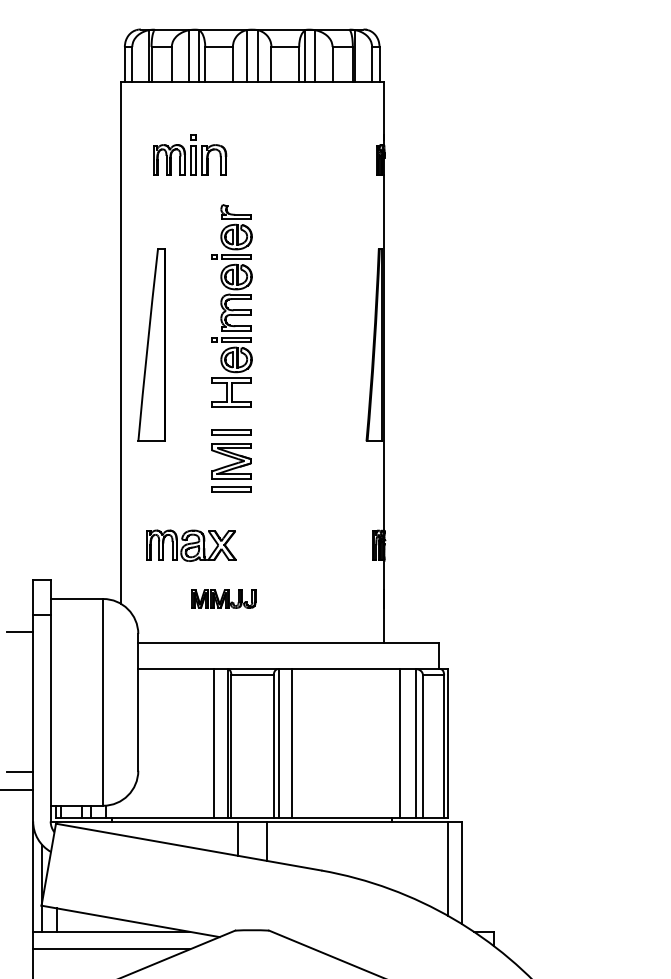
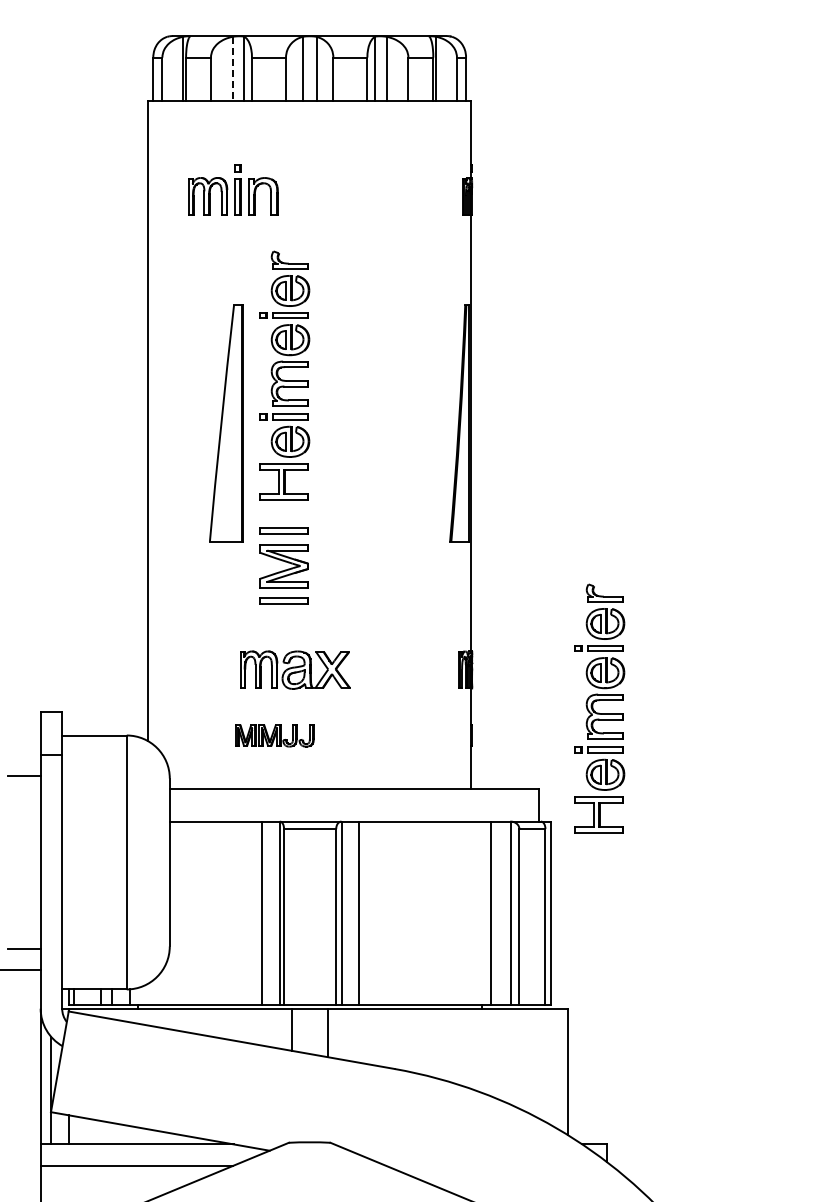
line: (189, 55) -> (232, 68), solid -> dashed
part: (151, 344) -> (226, 423), moved
part: (191, 545) -> (295, 669), moved
part: (488, 577) -> (599, 708), added
line: (447, 868) -> (549, 1066), removed

